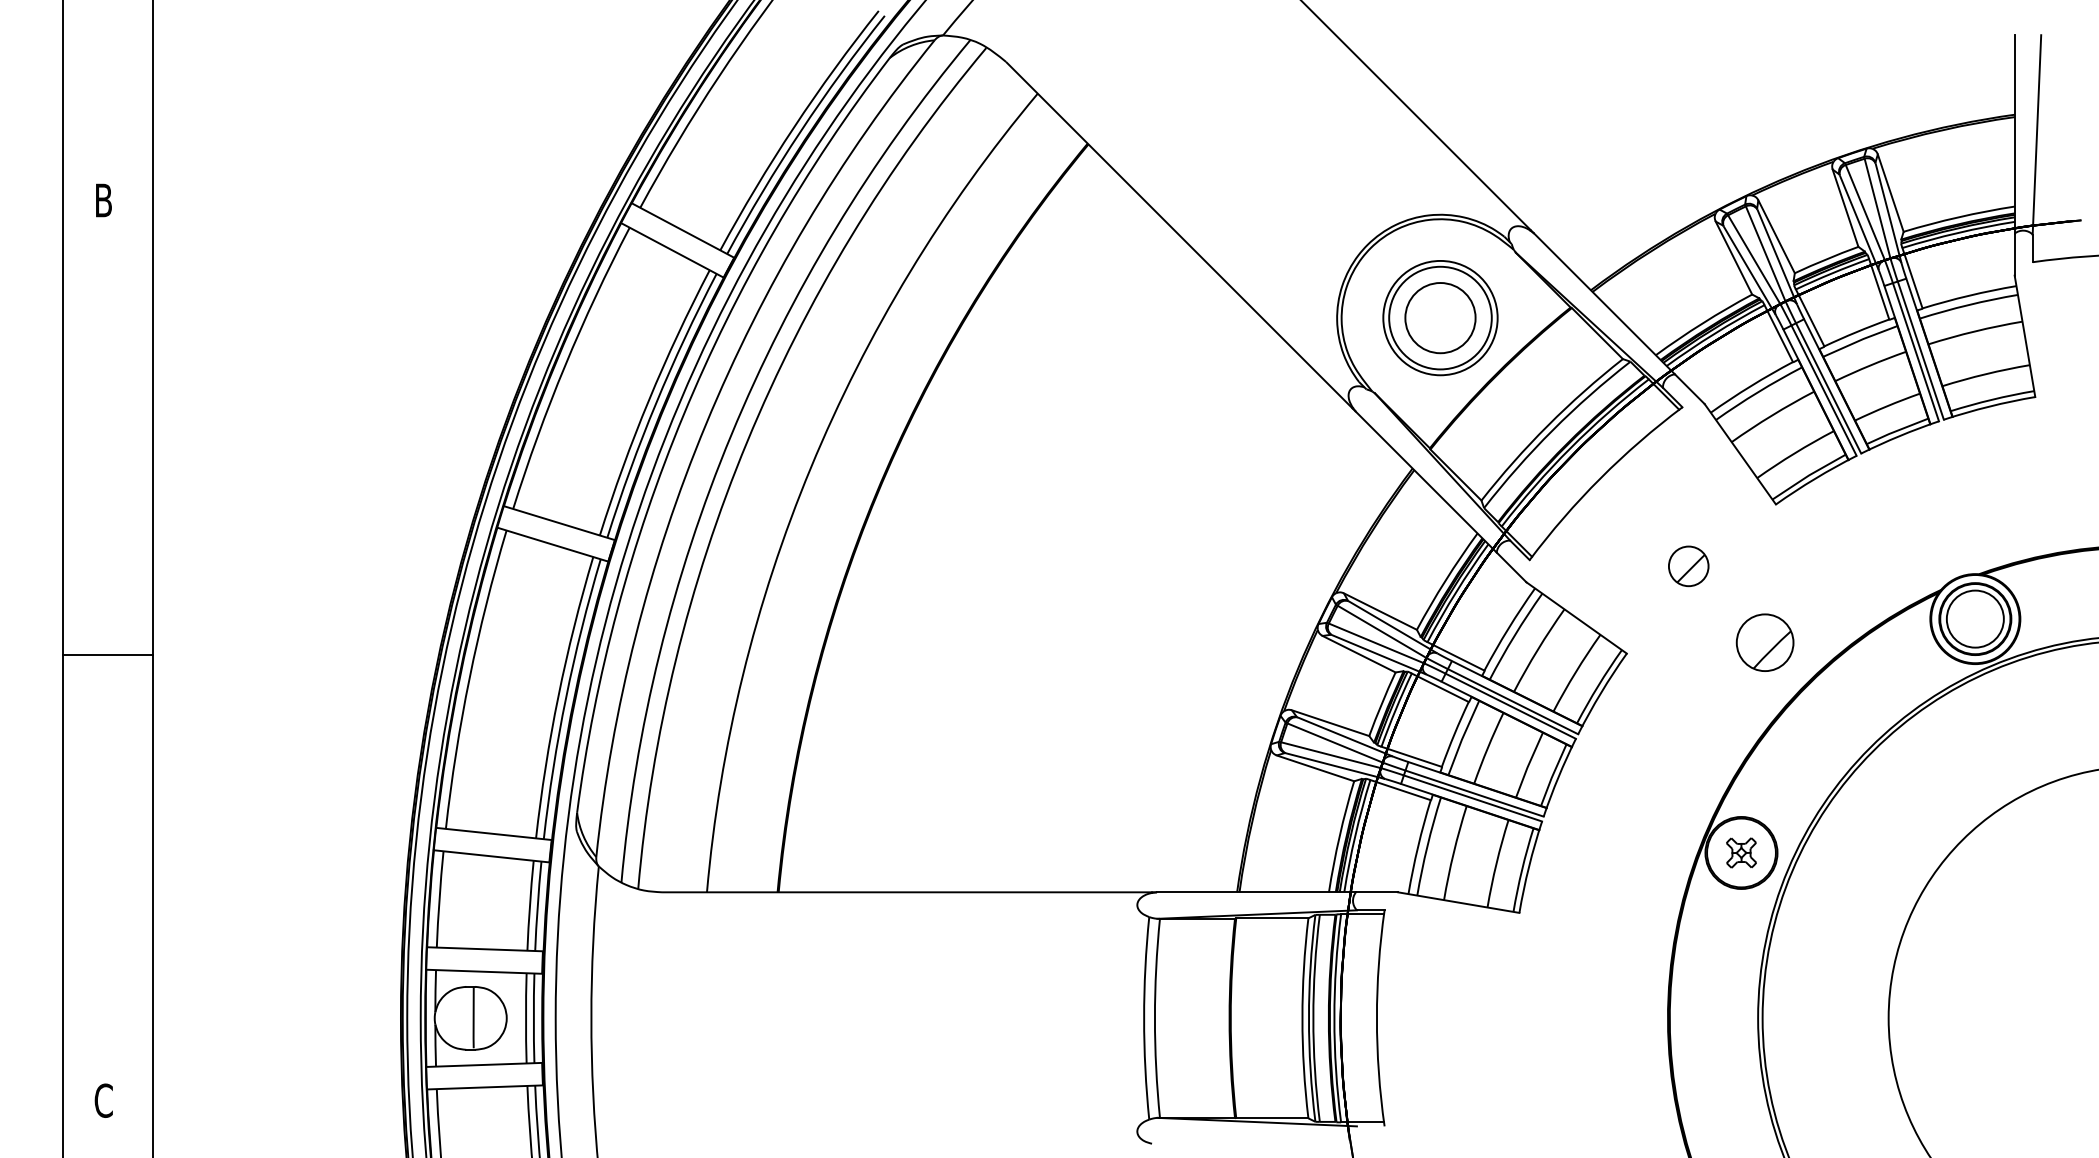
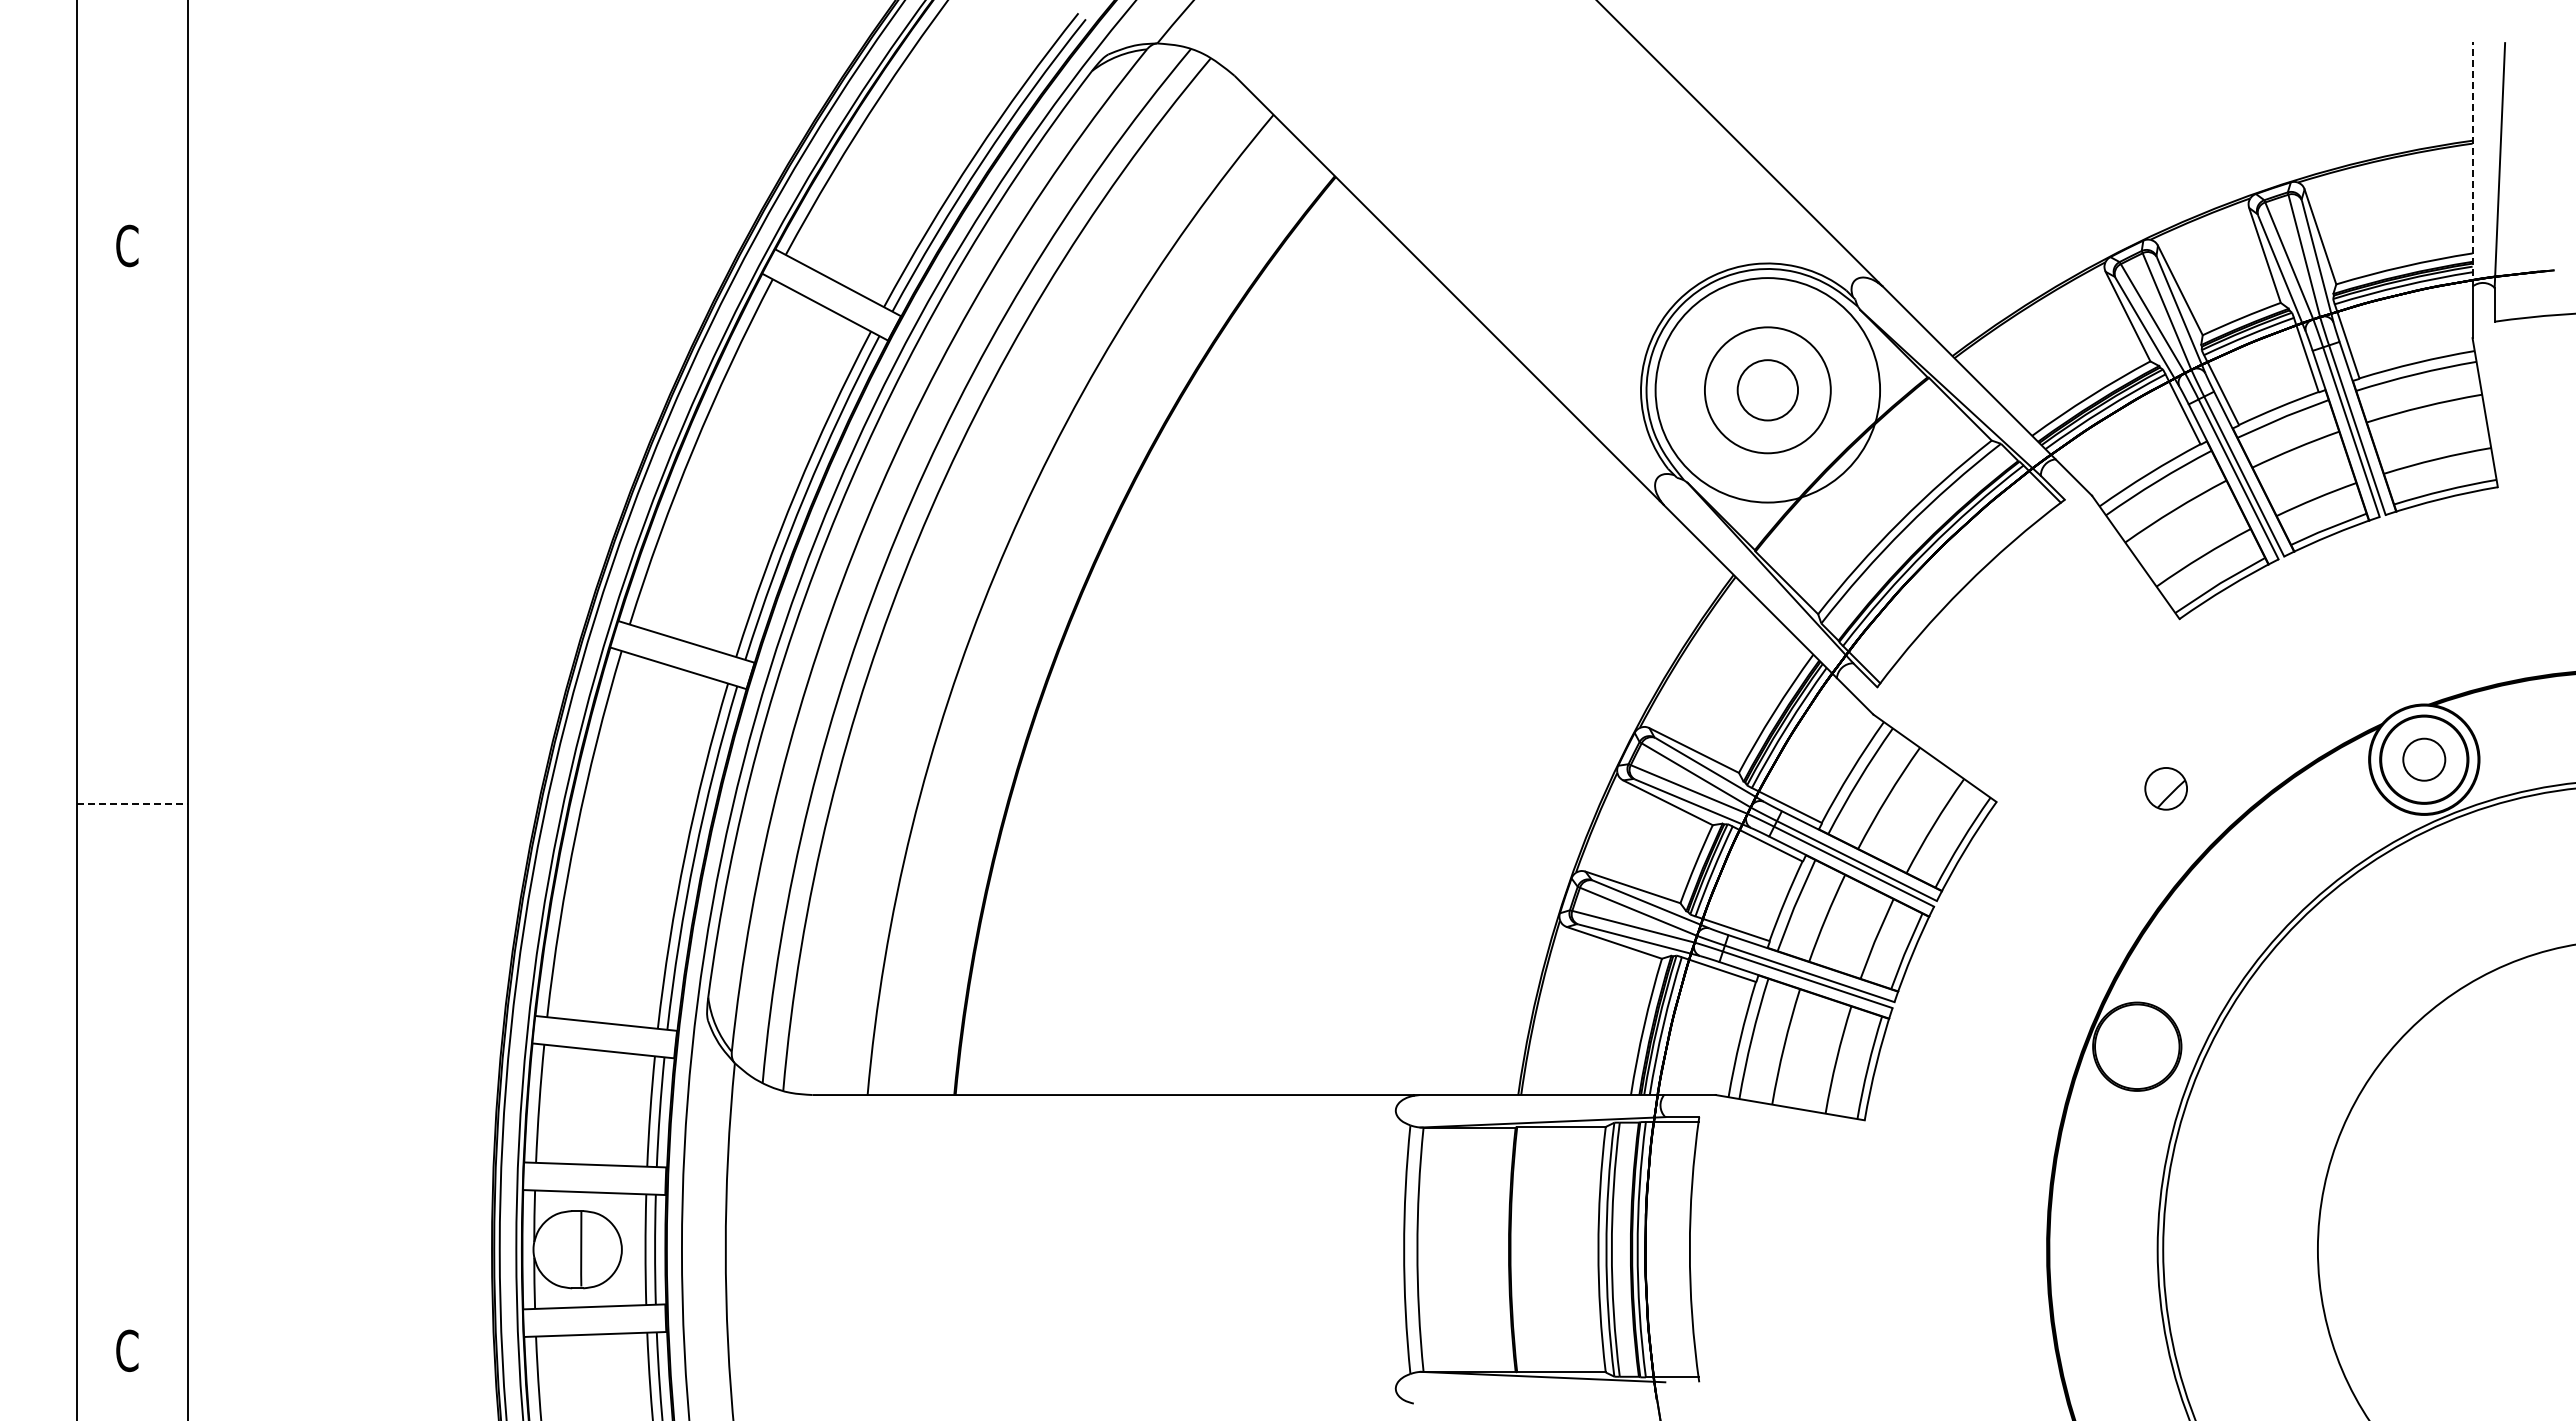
line: (2014, 134) -> (2472, 164), solid -> dashed
text: (103, 200) -> (127, 245), B -> C
circle: (1440, 318) -> (1767, 390), size x0.7
circle: (1440, 318) -> (1767, 390), size x1.6
part: (1688, 565) -> (2072, 694), removed
circle: (1975, 618) -> (2424, 759), size x0.6
part: (1764, 642) -> (2165, 788), size x0.6
line: (108, 654) -> (133, 803), solid -> dashed
part: (1740, 852) -> (2136, 1046), removed

